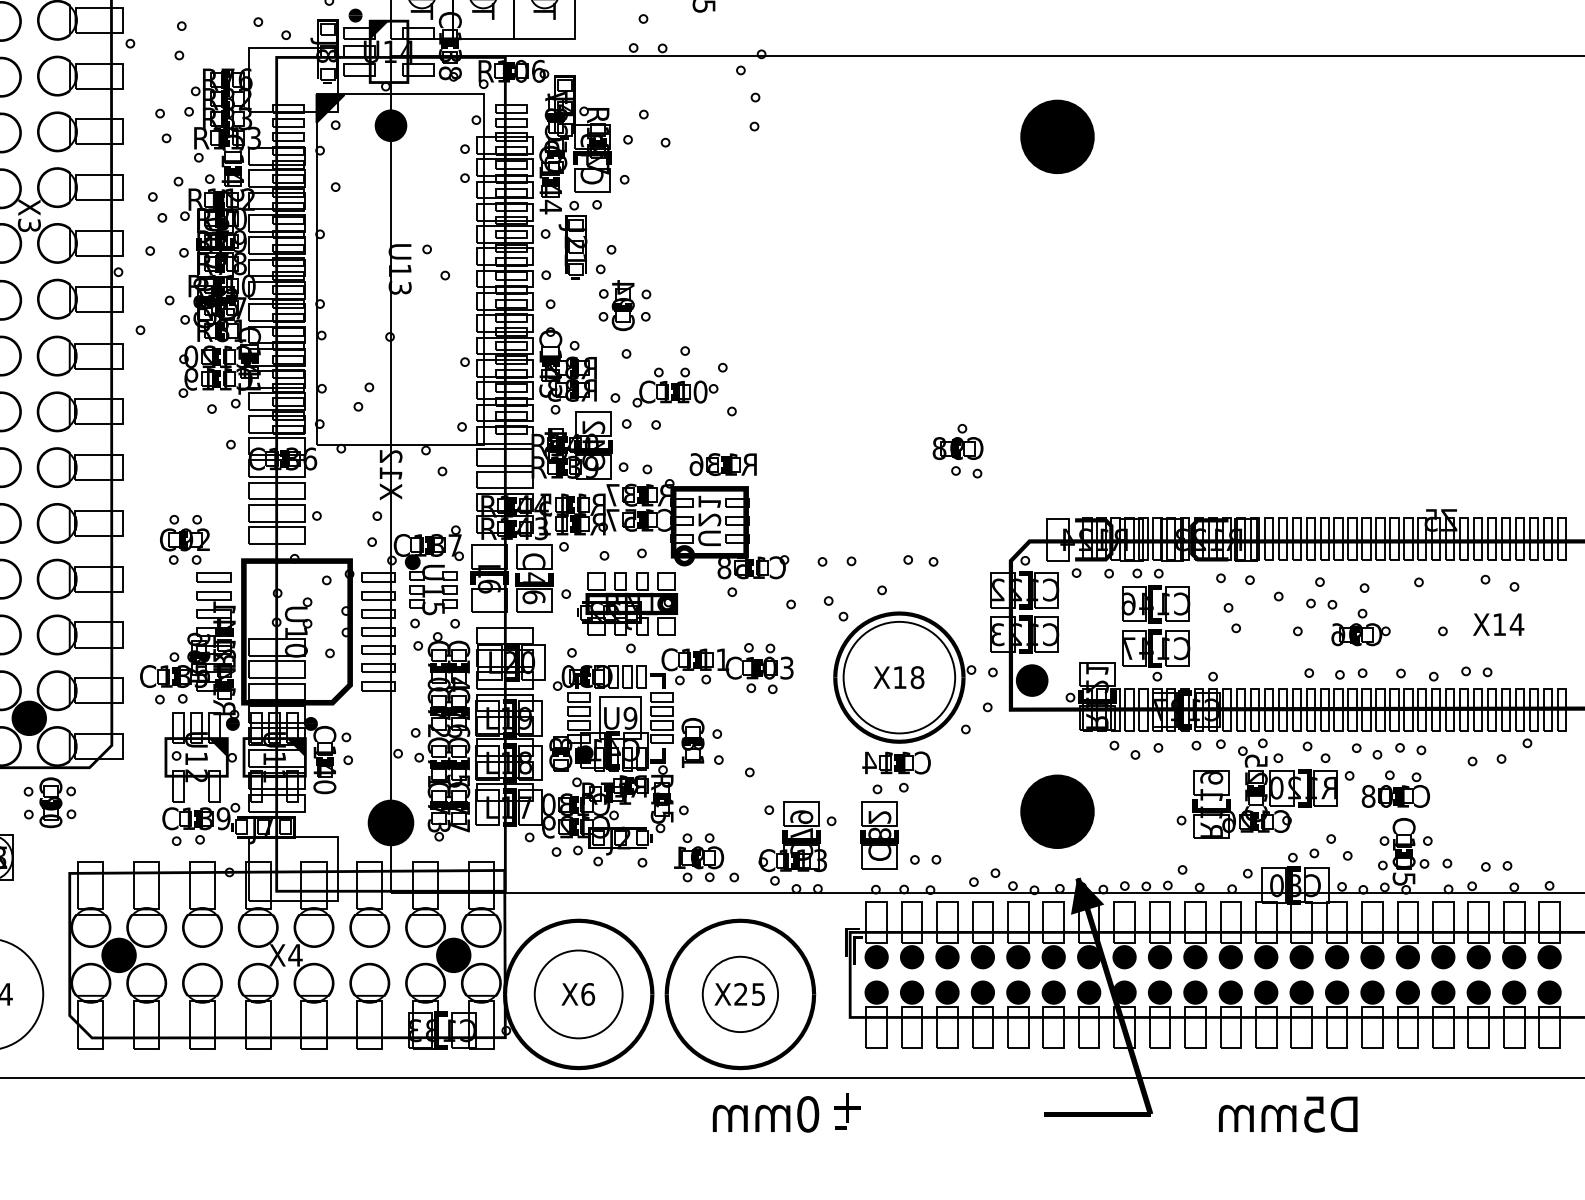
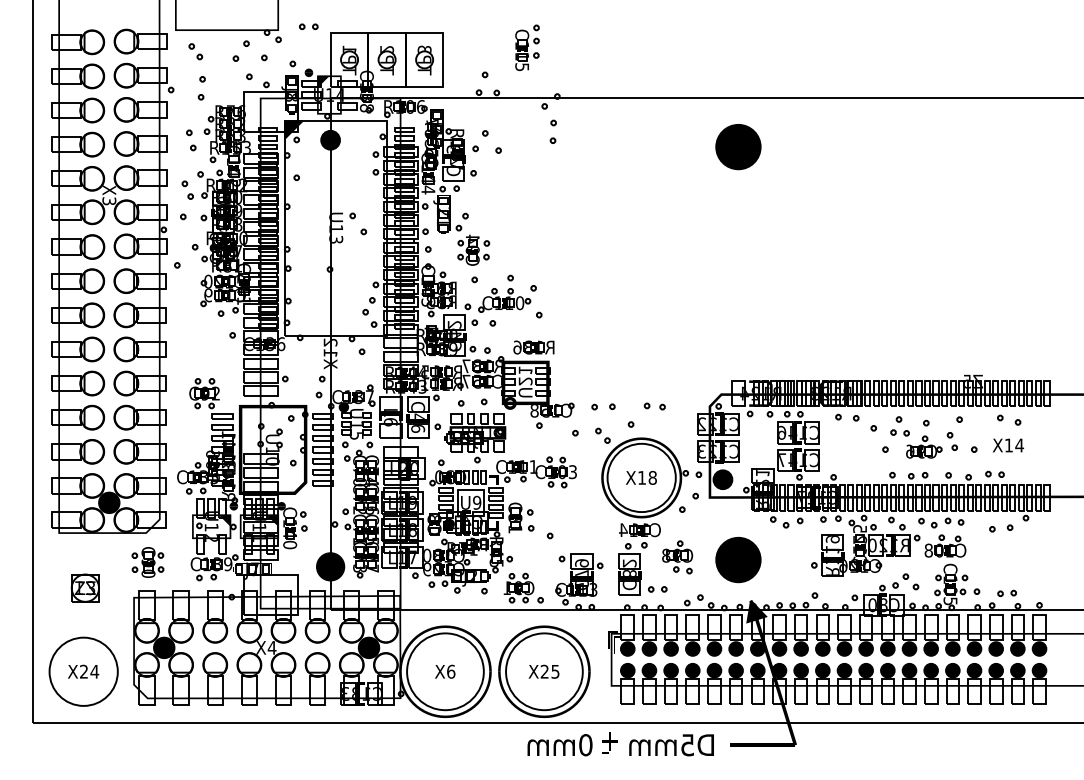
part: (363, 397) -> (368, 306), moved
part: (957, 451) -> (677, 557), moved
part: (1230, 618) -> (951, 441), moved
part: (49, 802) -> (147, 562), moved
circle: (578, 993) -> (445, 671), size x1.43
circle: (740, 993) -> (544, 671), size x1.67
text: (1288, 1114) -> (671, 745), moved

